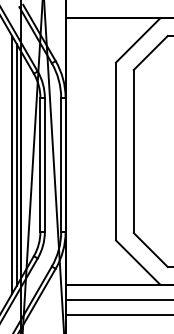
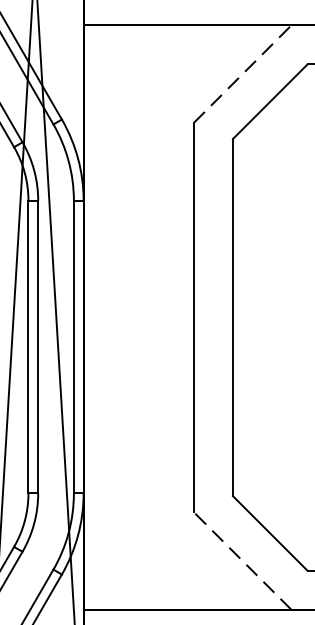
line: (138, 40) -> (243, 74), solid -> dashed
line: (137, 262) -> (241, 560), solid -> dashed

